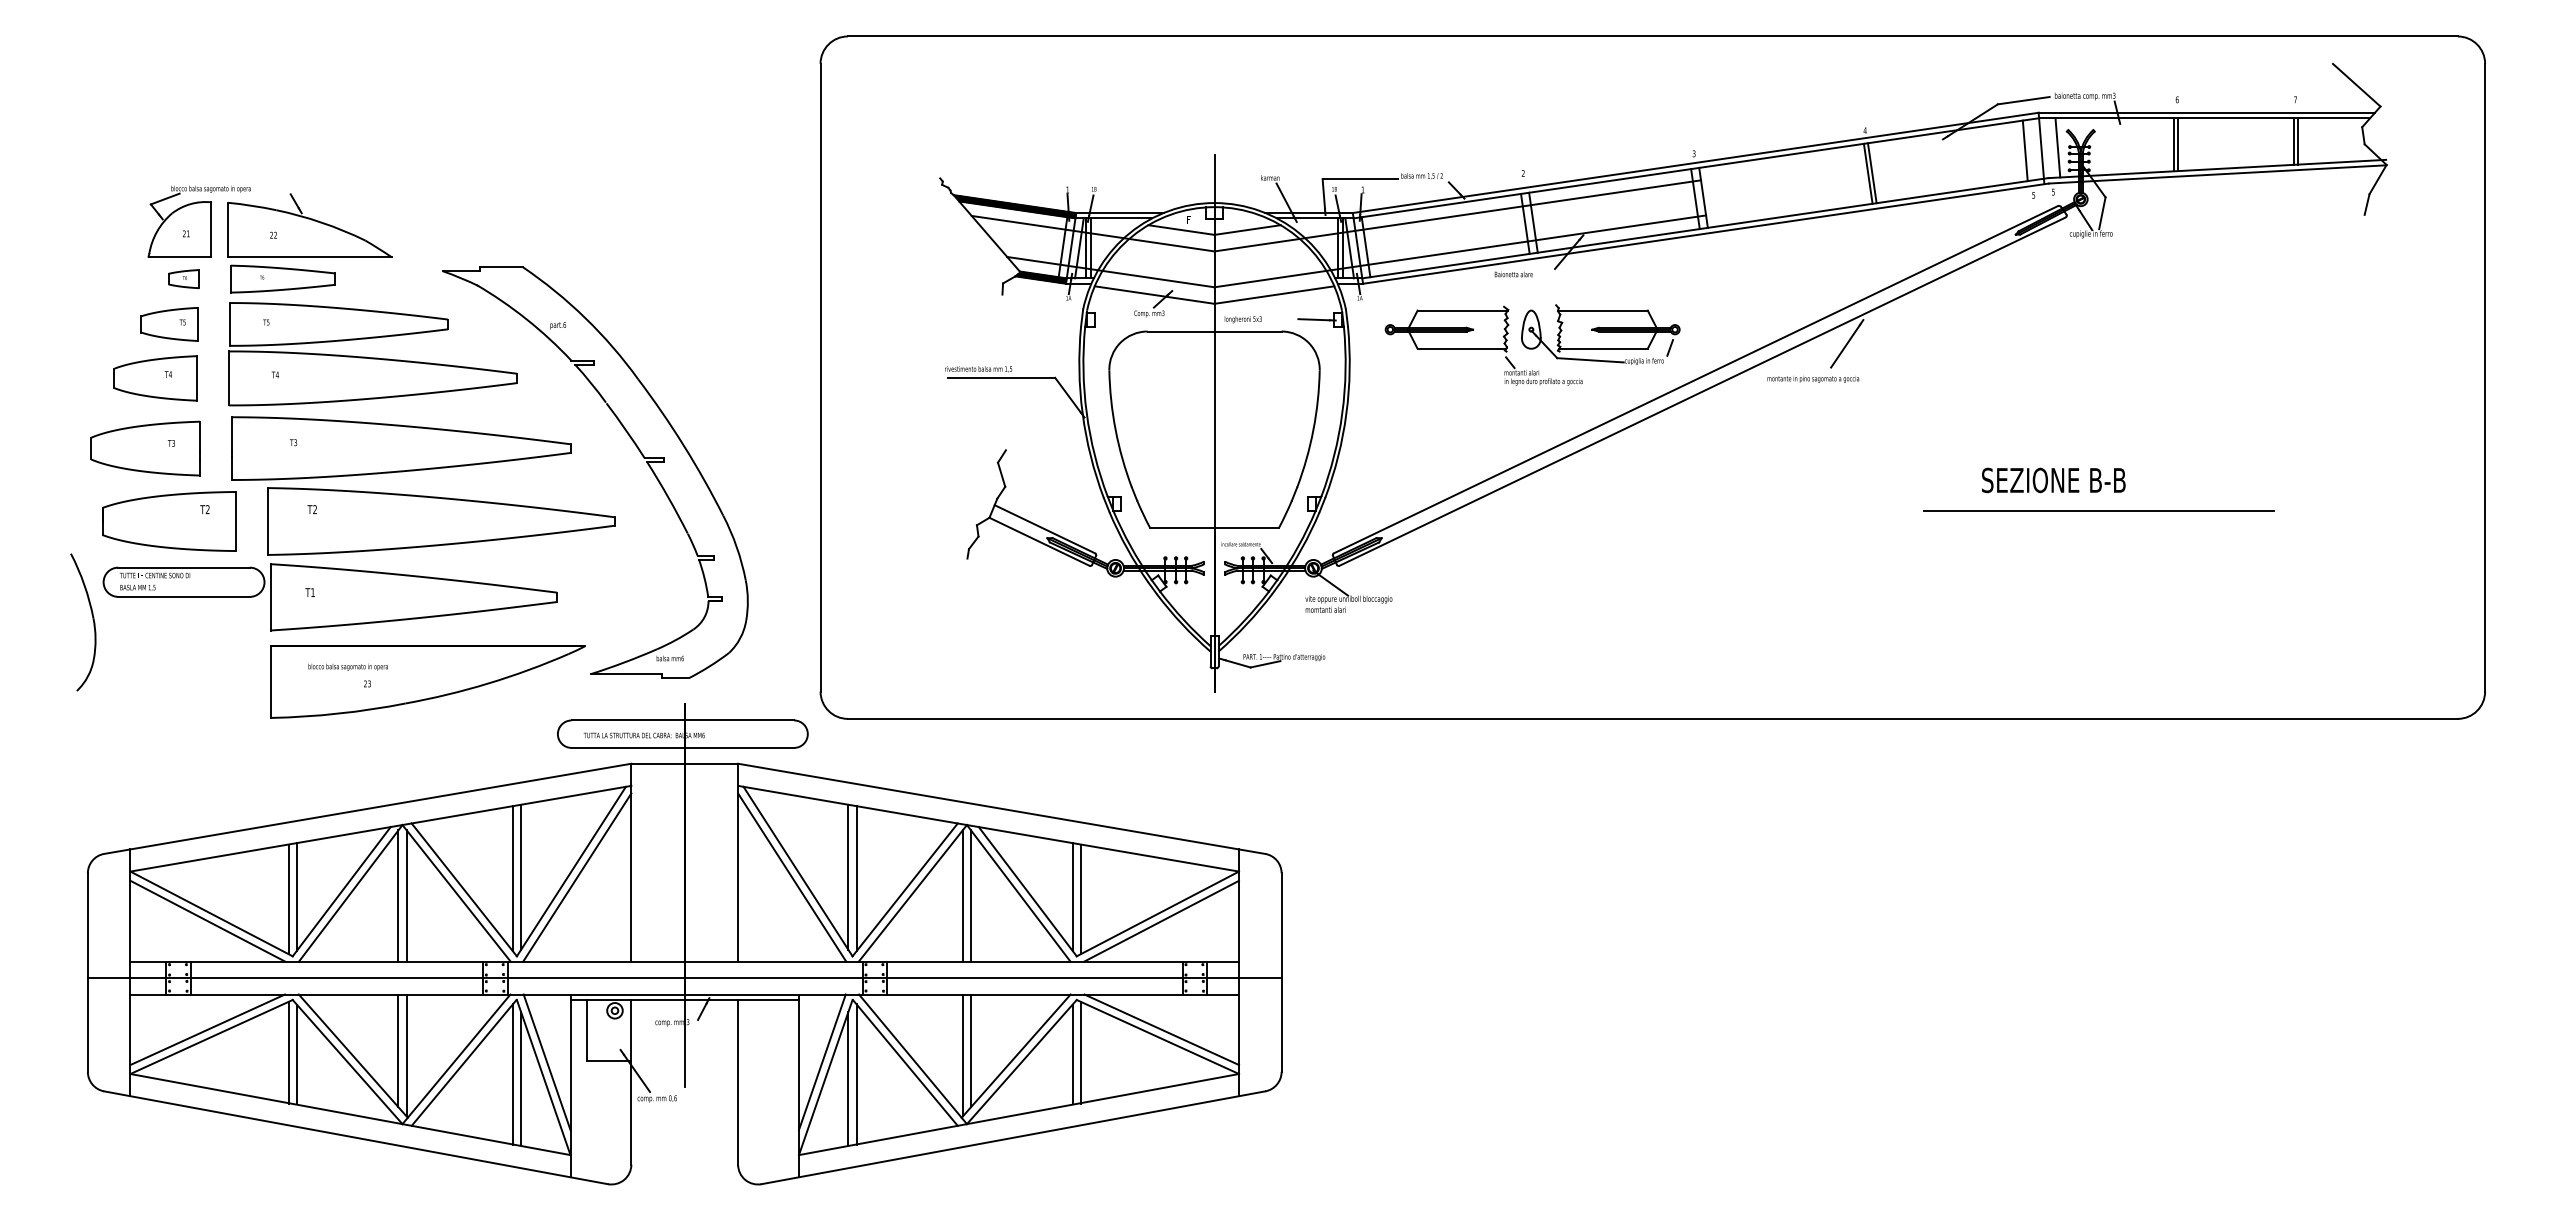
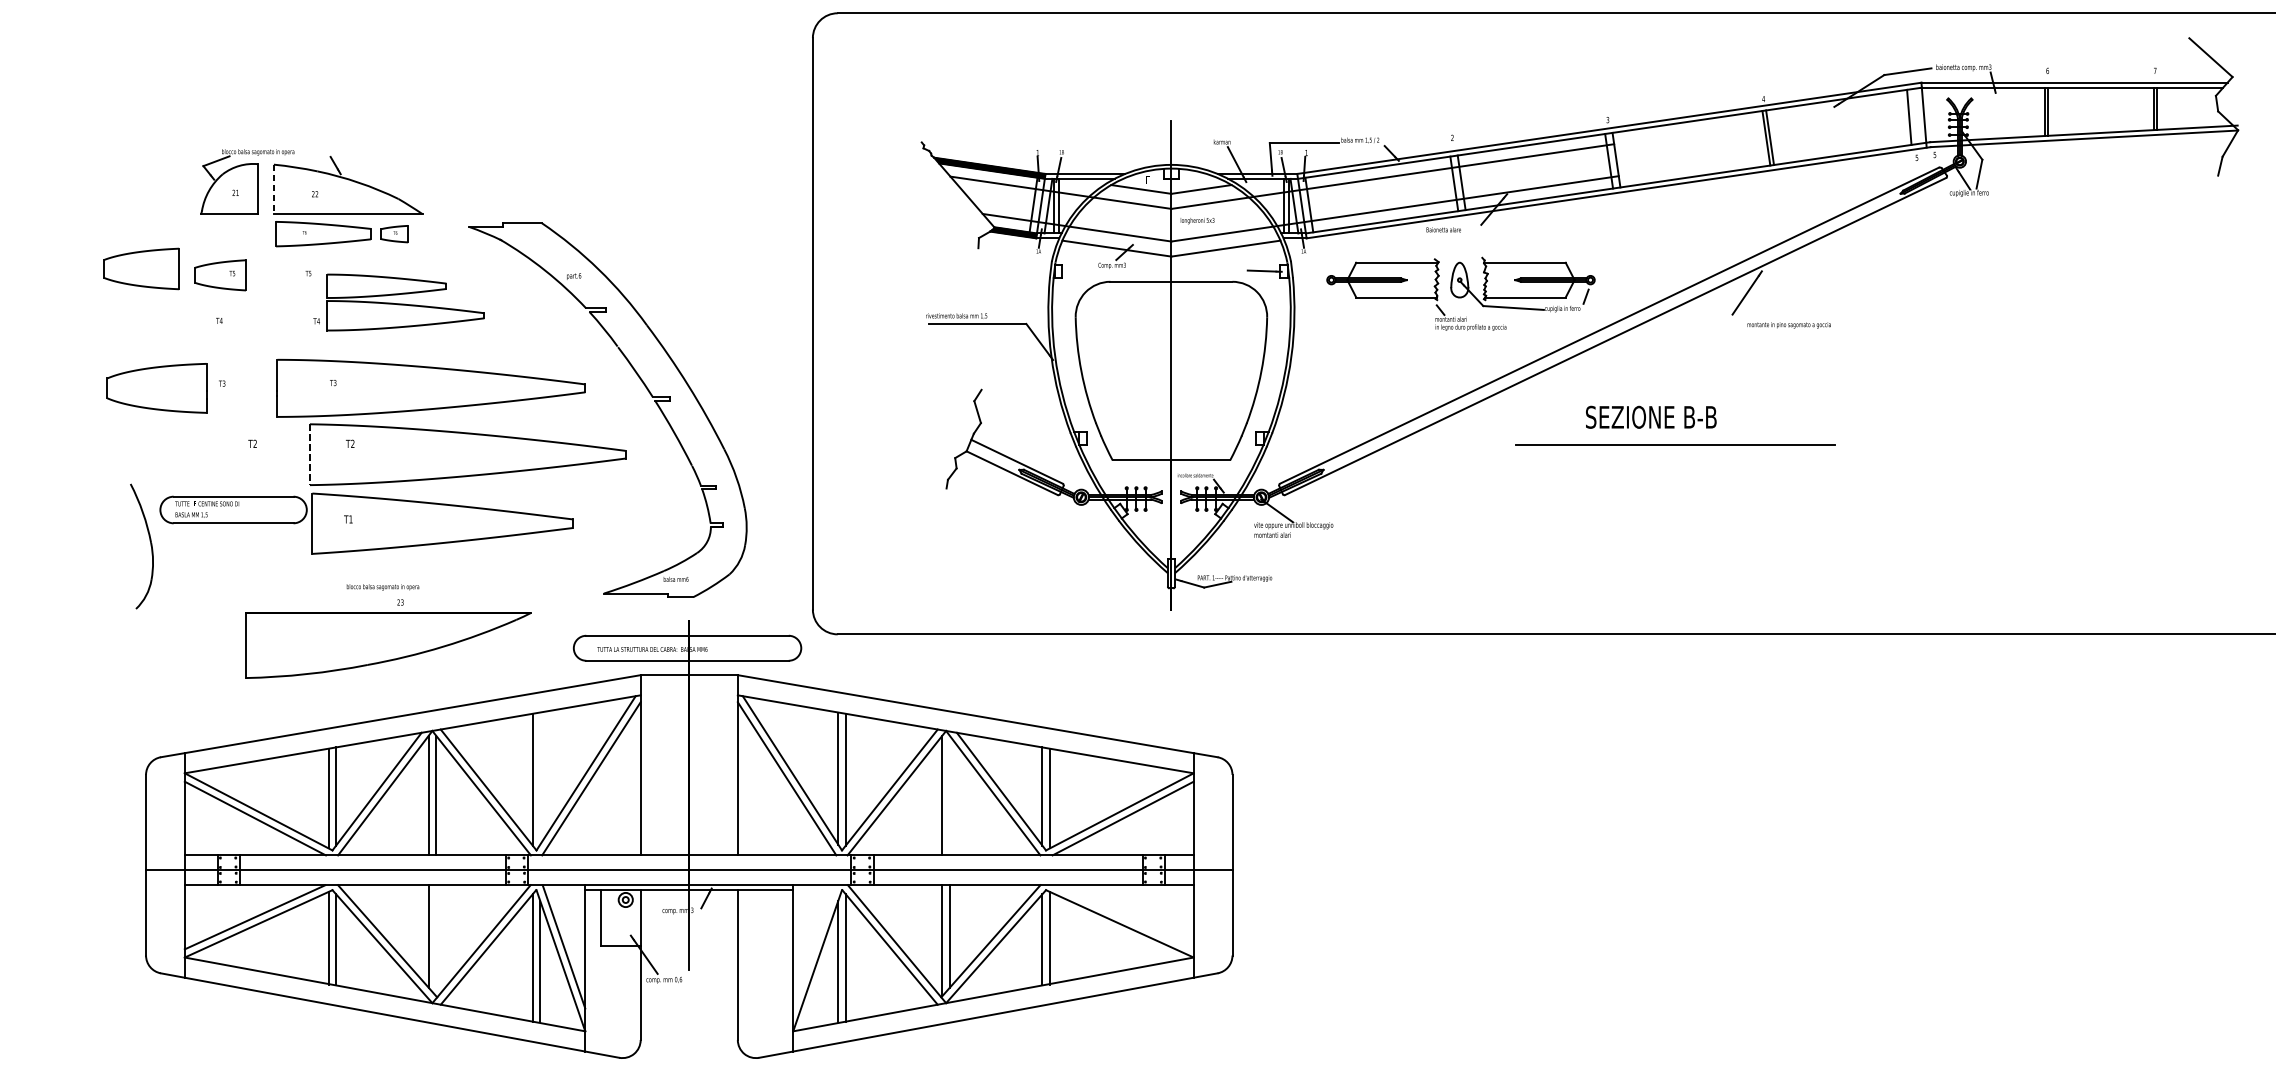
line: (2057, 147) -> (1938, 114), removed
line: (228, 230) -> (274, 189), solid -> dashed
part: (183, 278) -> (394, 233), moved
text: (1242, 319) -> (1196, 220), moved
part: (372, 354) -> (405, 302), size x0.6
part: (155, 378) -> (141, 269), moved
text: (1813, 378) -> (1789, 324), moved
part: (145, 448) -> (156, 388), moved
text: (2053, 480) -> (1651, 417), moved
line: (2098, 510) -> (1674, 444), moved
part: (169, 521) -> (220, 454), removed
line: (267, 522) -> (309, 455), solid -> dashed
part: (427, 681) -> (387, 644), moved
line: (521, 876) -> (540, 777), removed
line: (971, 895) -> (950, 795), removed
line: (1161, 1029) -> (1123, 917), removed
line: (406, 1055) -> (436, 940), removed
line: (821, 1062) -> (813, 947), removed

